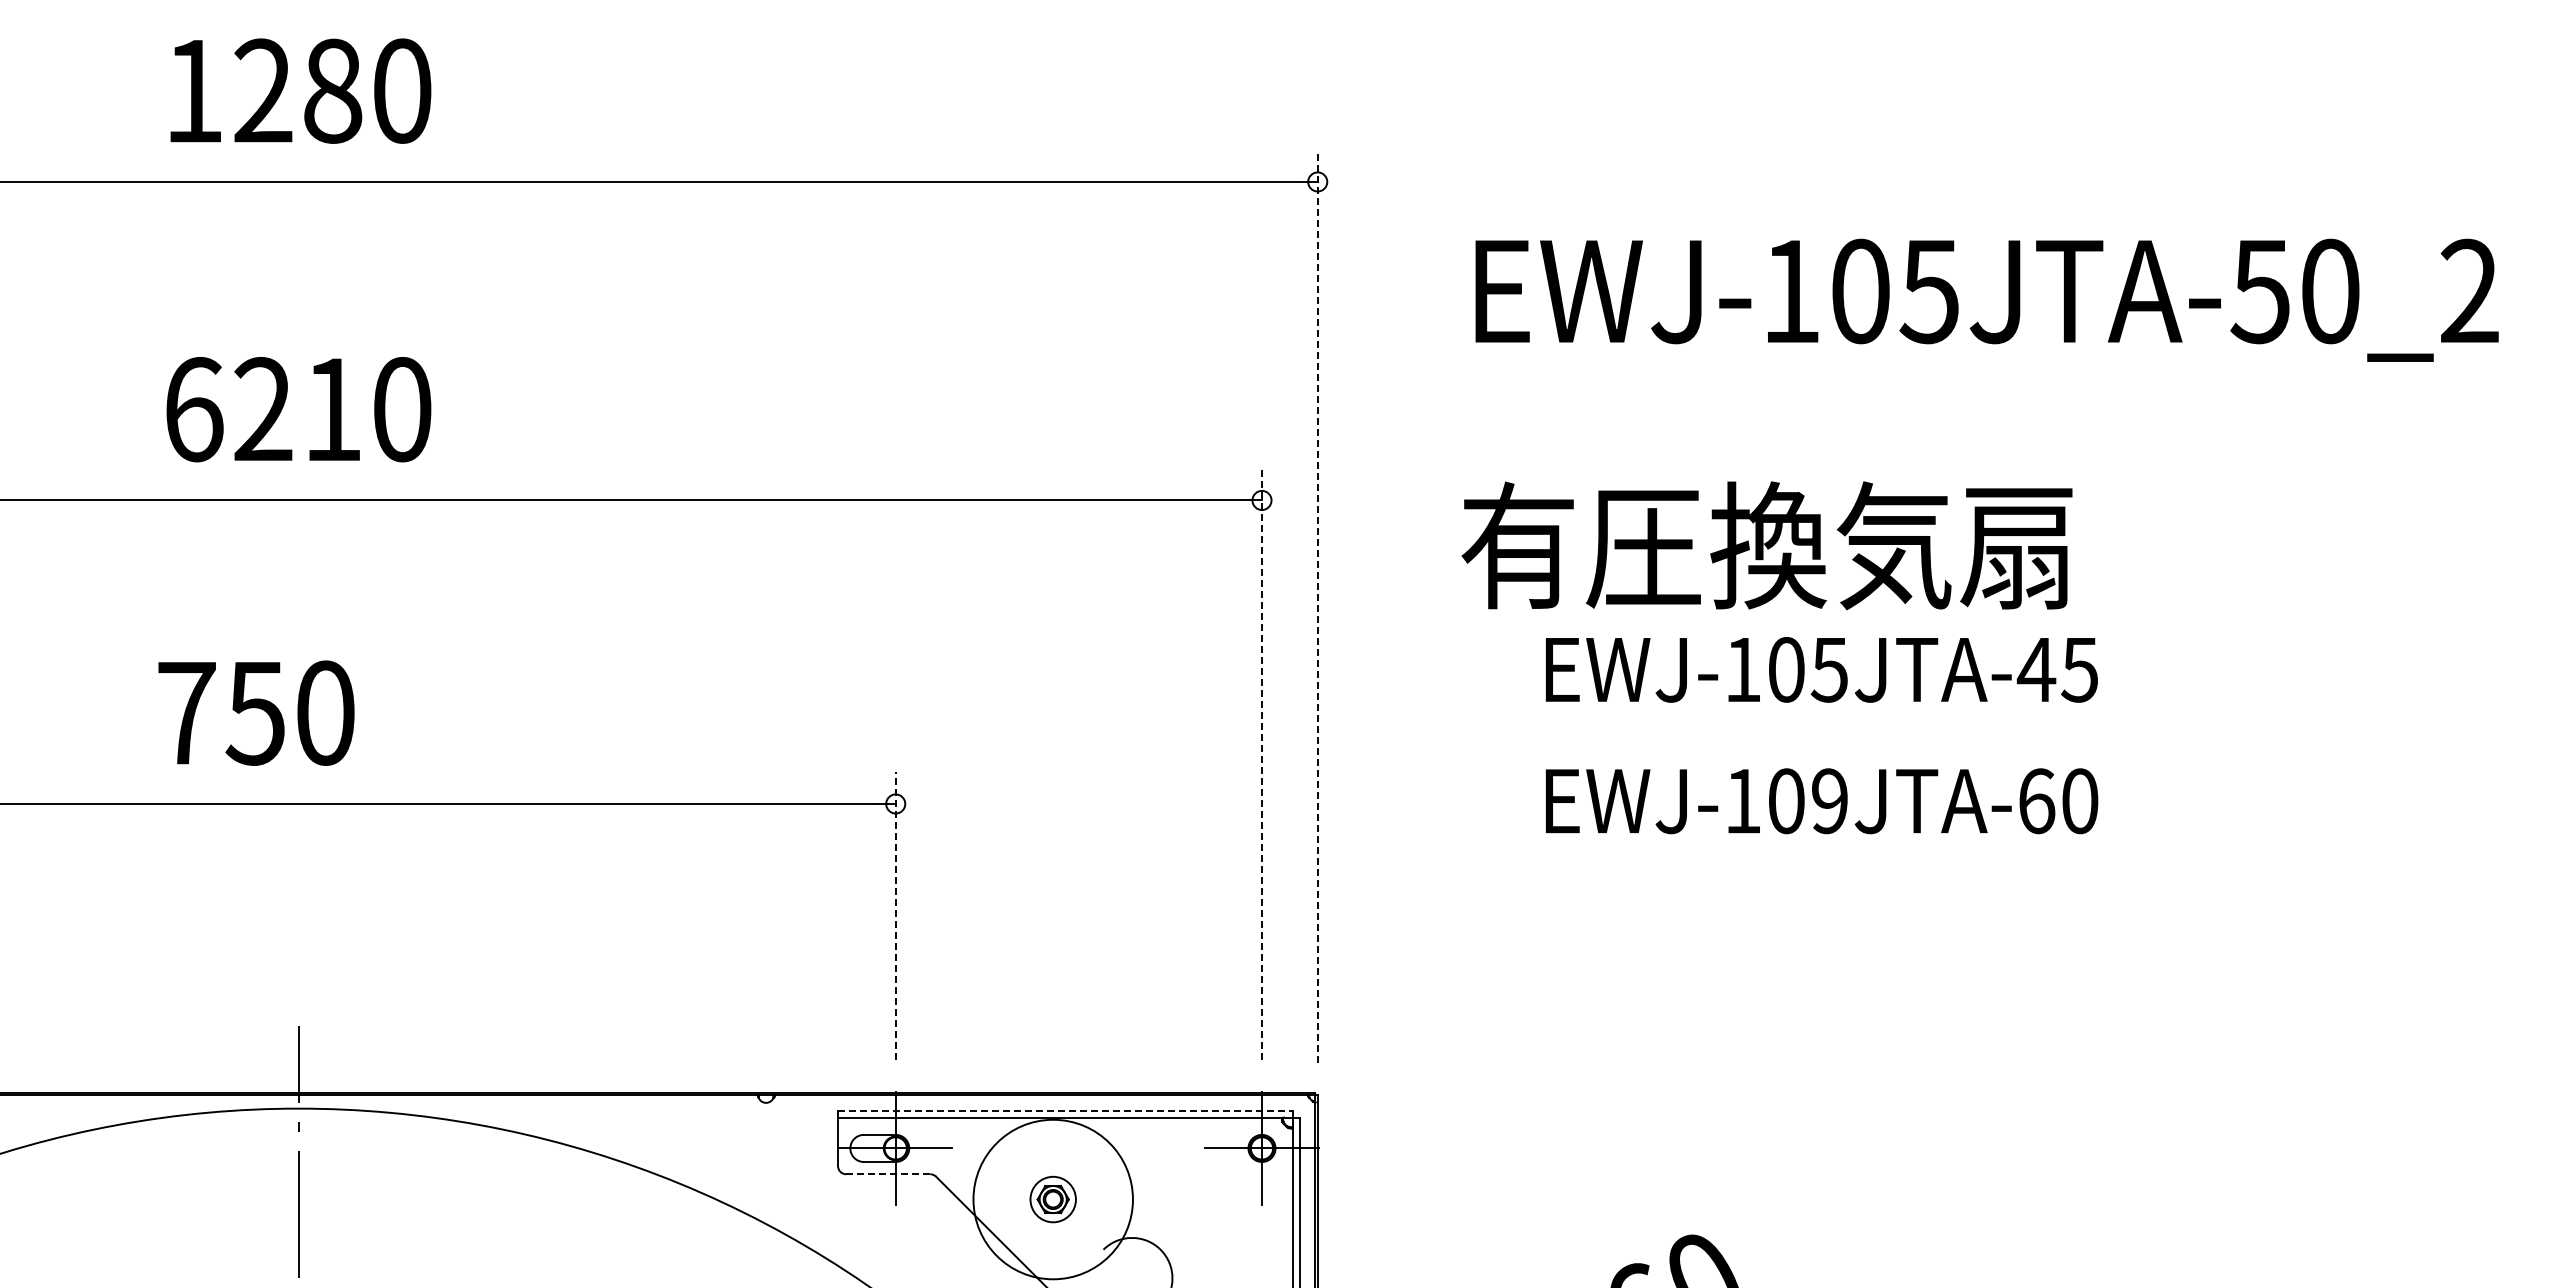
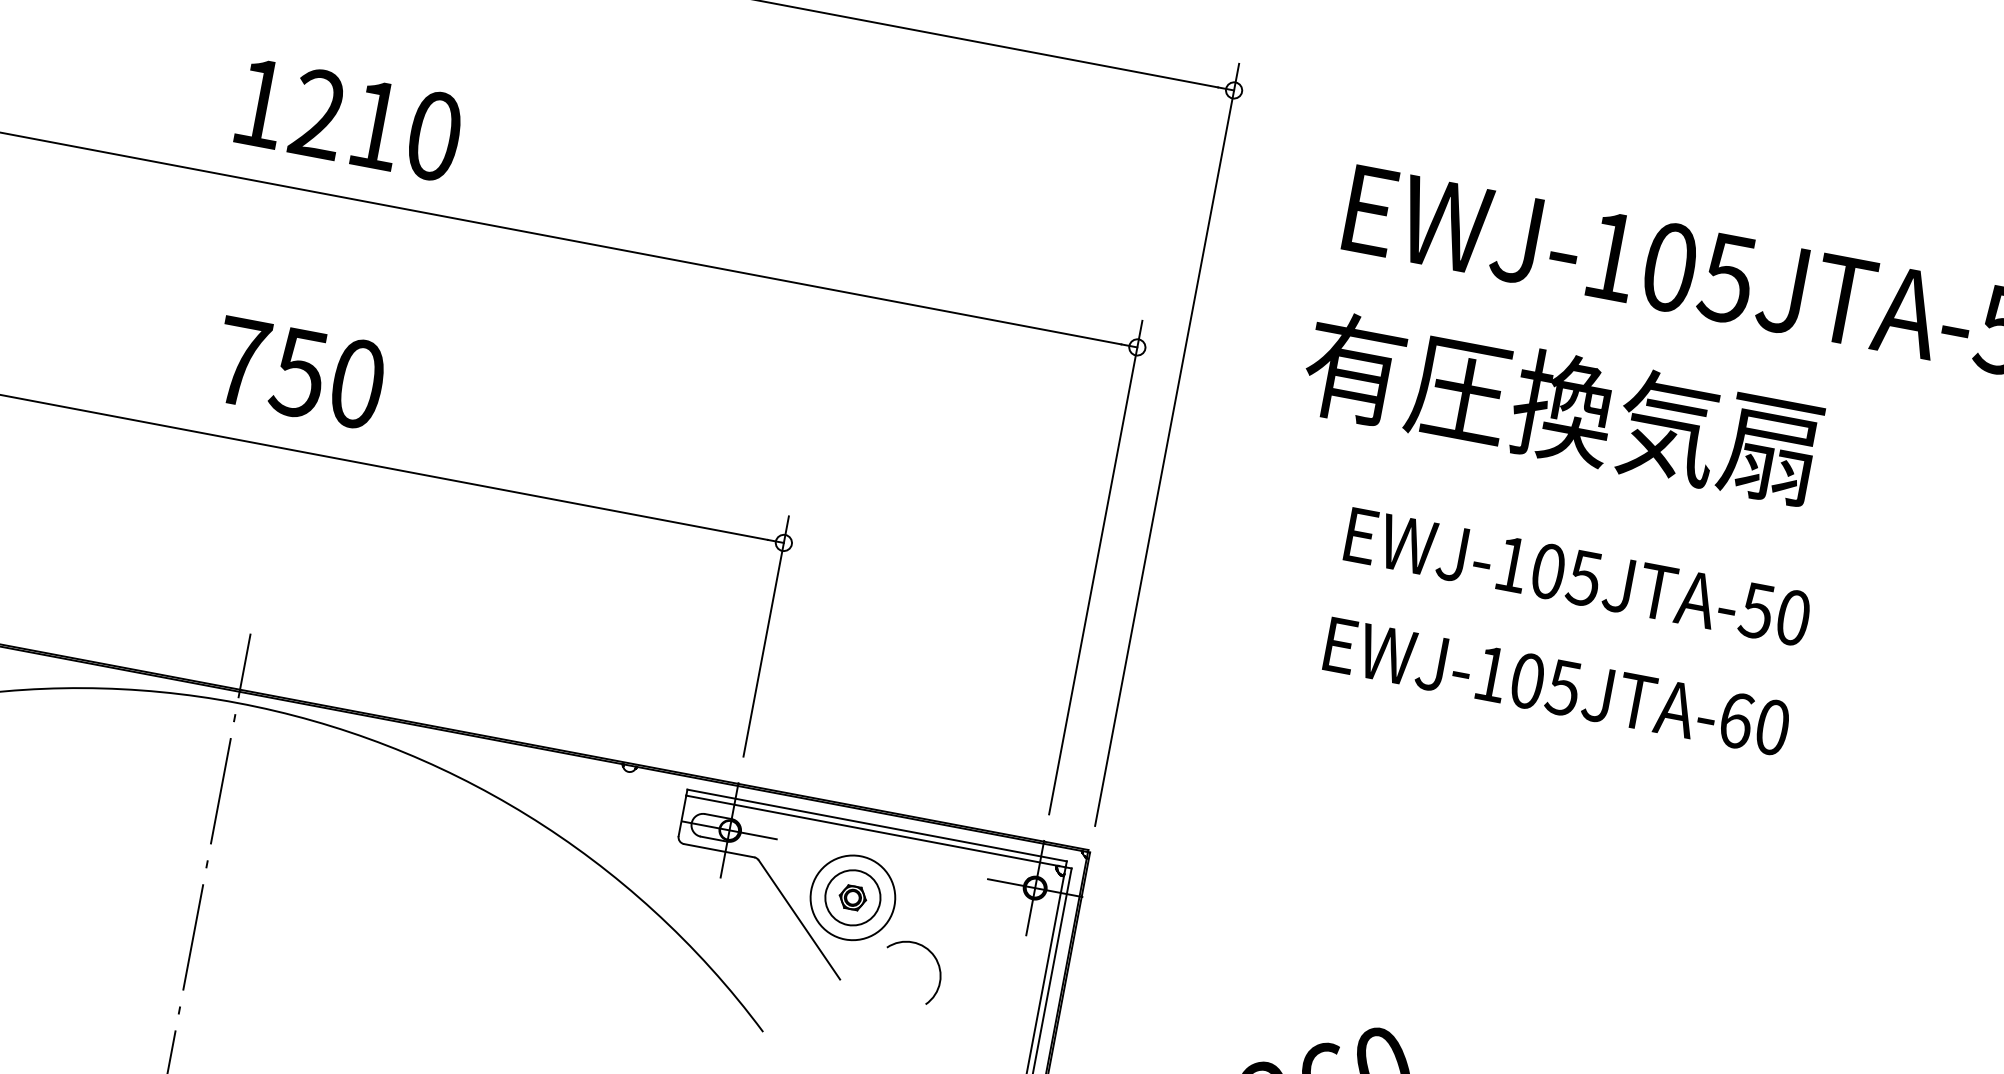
text: (194, 409) -> (260, 103), 6210 -> 1210
text: (1766, 545) -> (1561, 407), moved
line: (1317, 606) -> (1166, 444), dashed -> solid
text: (2057, 669) -> (1774, 613), EWJ-105JTA-45 -> EWJ-105JTA-50
text: (256, 712) -> (299, 372), moved
line: (1262, 764) -> (1096, 567), dashed -> solid
text: (1828, 801) -> (1562, 687), EWJ-109JTA-60 -> EWJ-105JTA-60
line: (895, 916) -> (765, 636), dashed -> solid
line: (1065, 1110) -> (877, 825), dashed -> solid
line: (888, 1174) -> (719, 850), dashed -> solid
circle: (1052, 1199) -> (852, 897), size x1.43
circle: (1053, 1199) -> (853, 897), size x0.62

